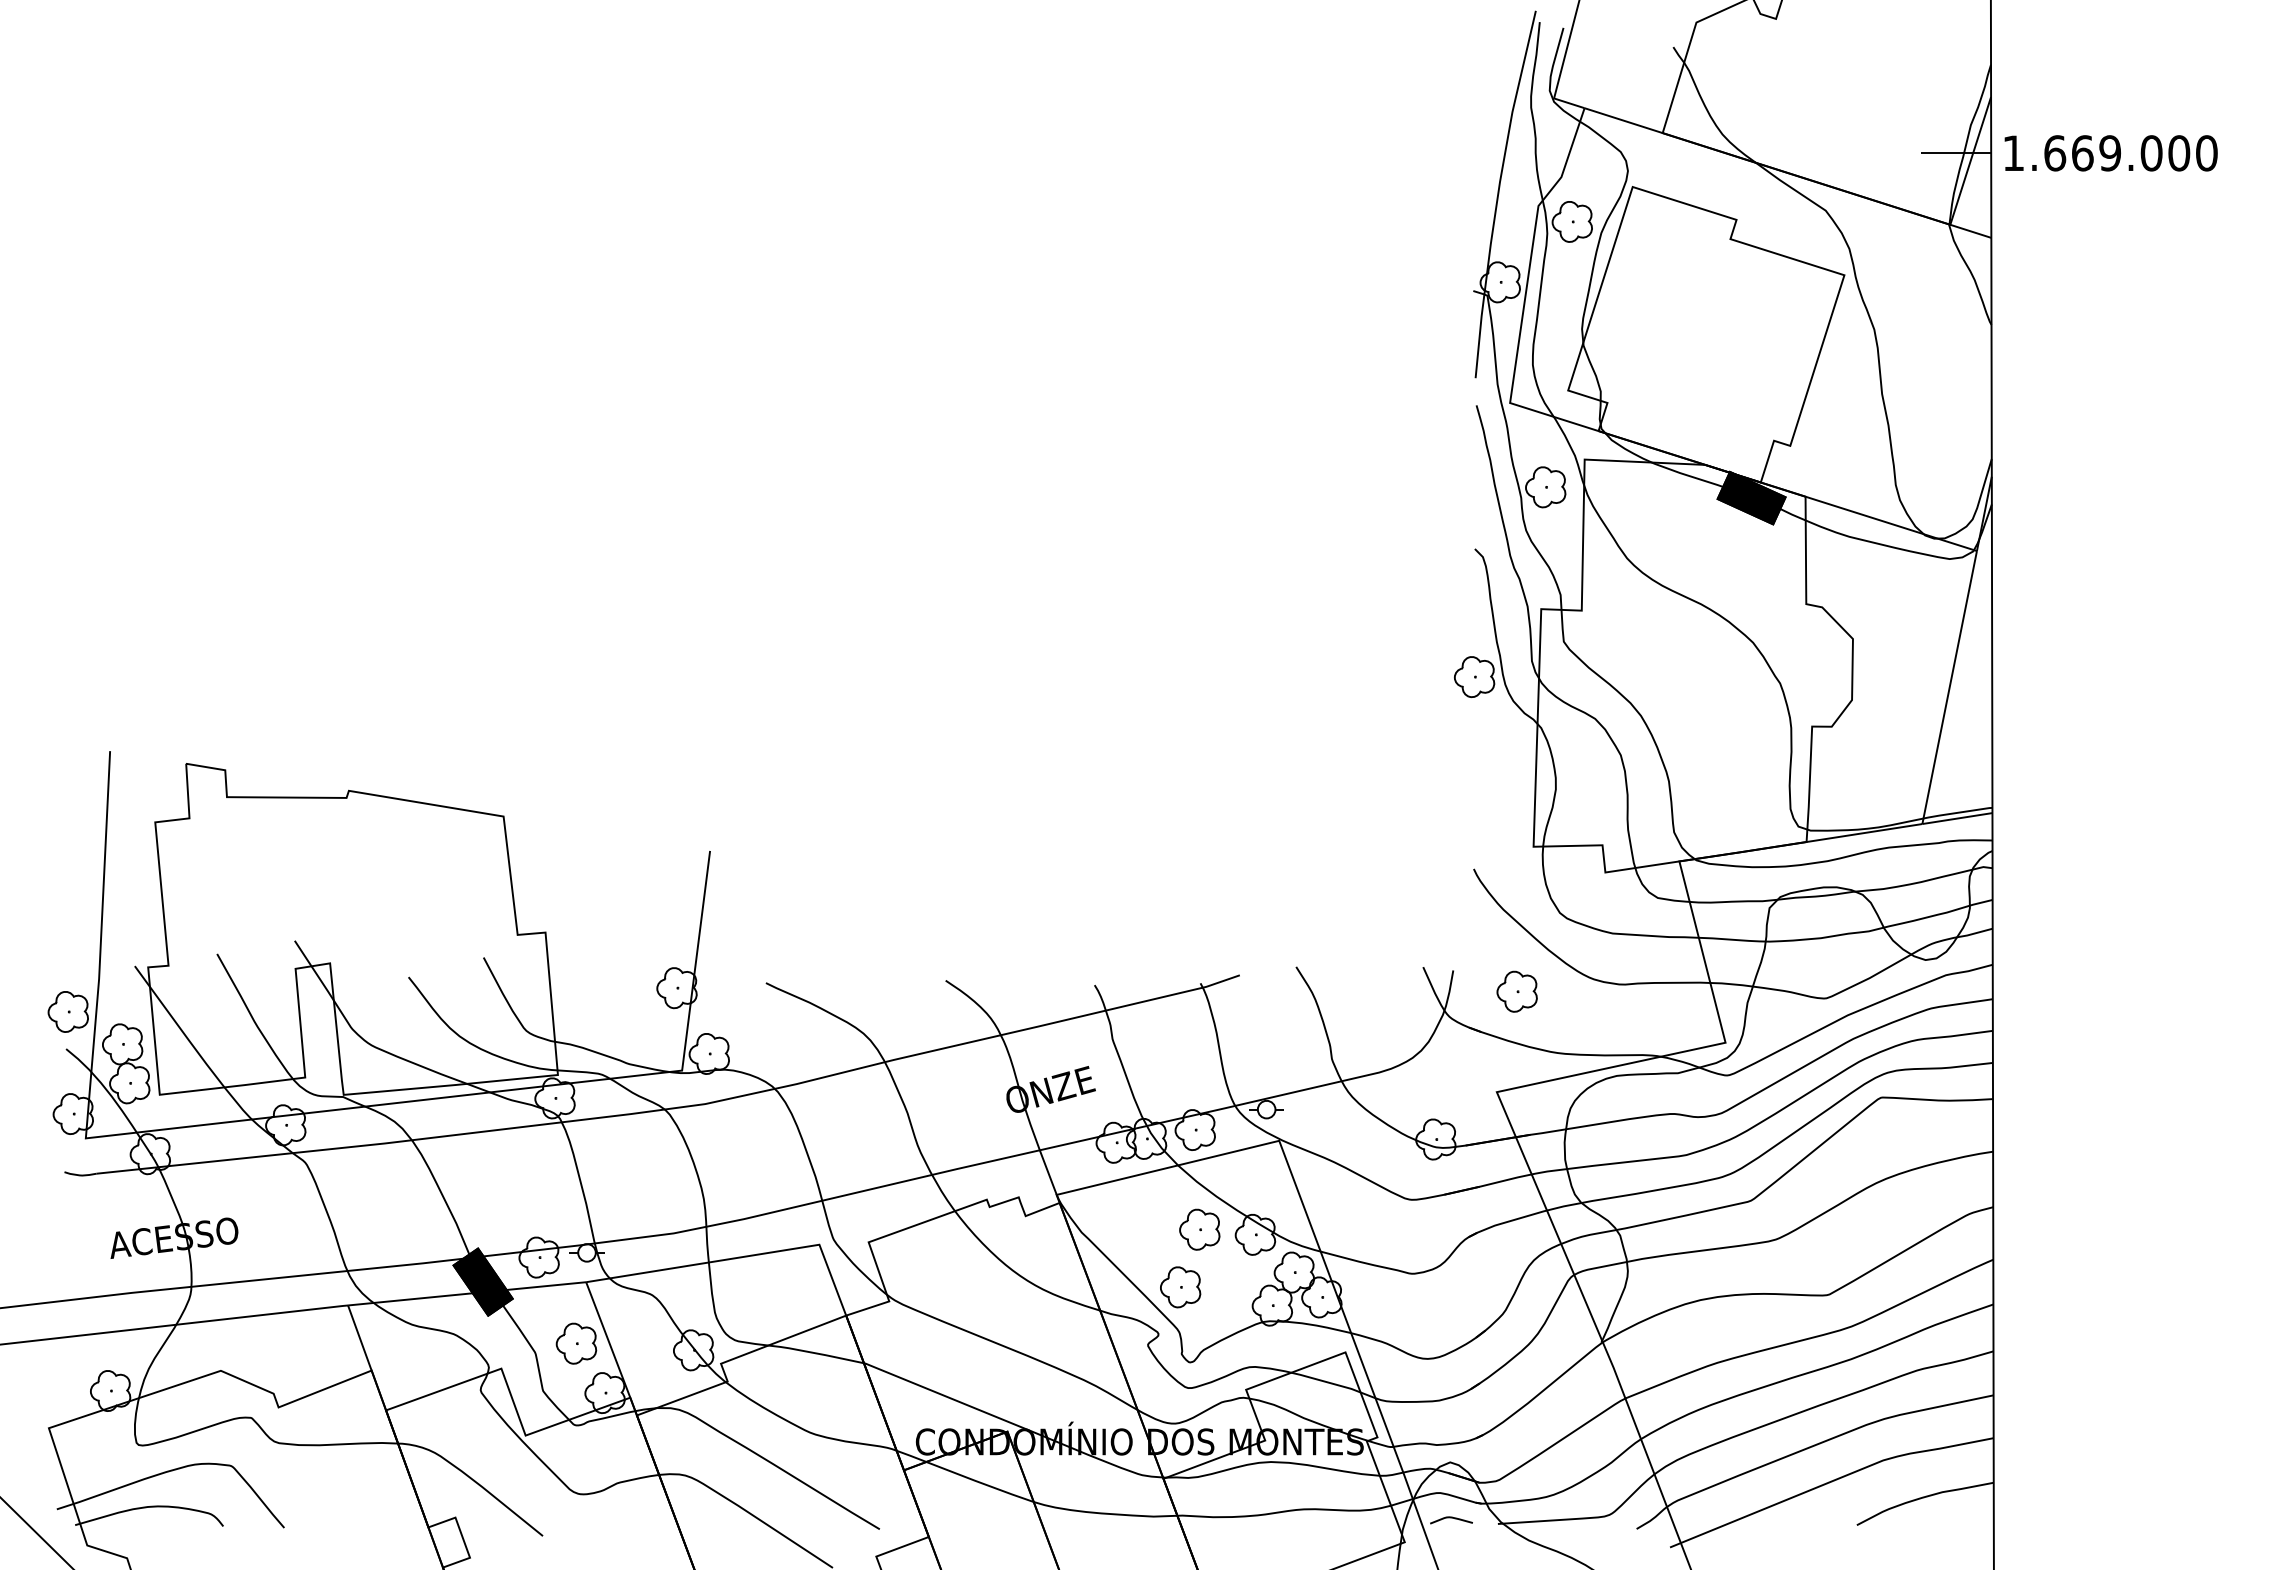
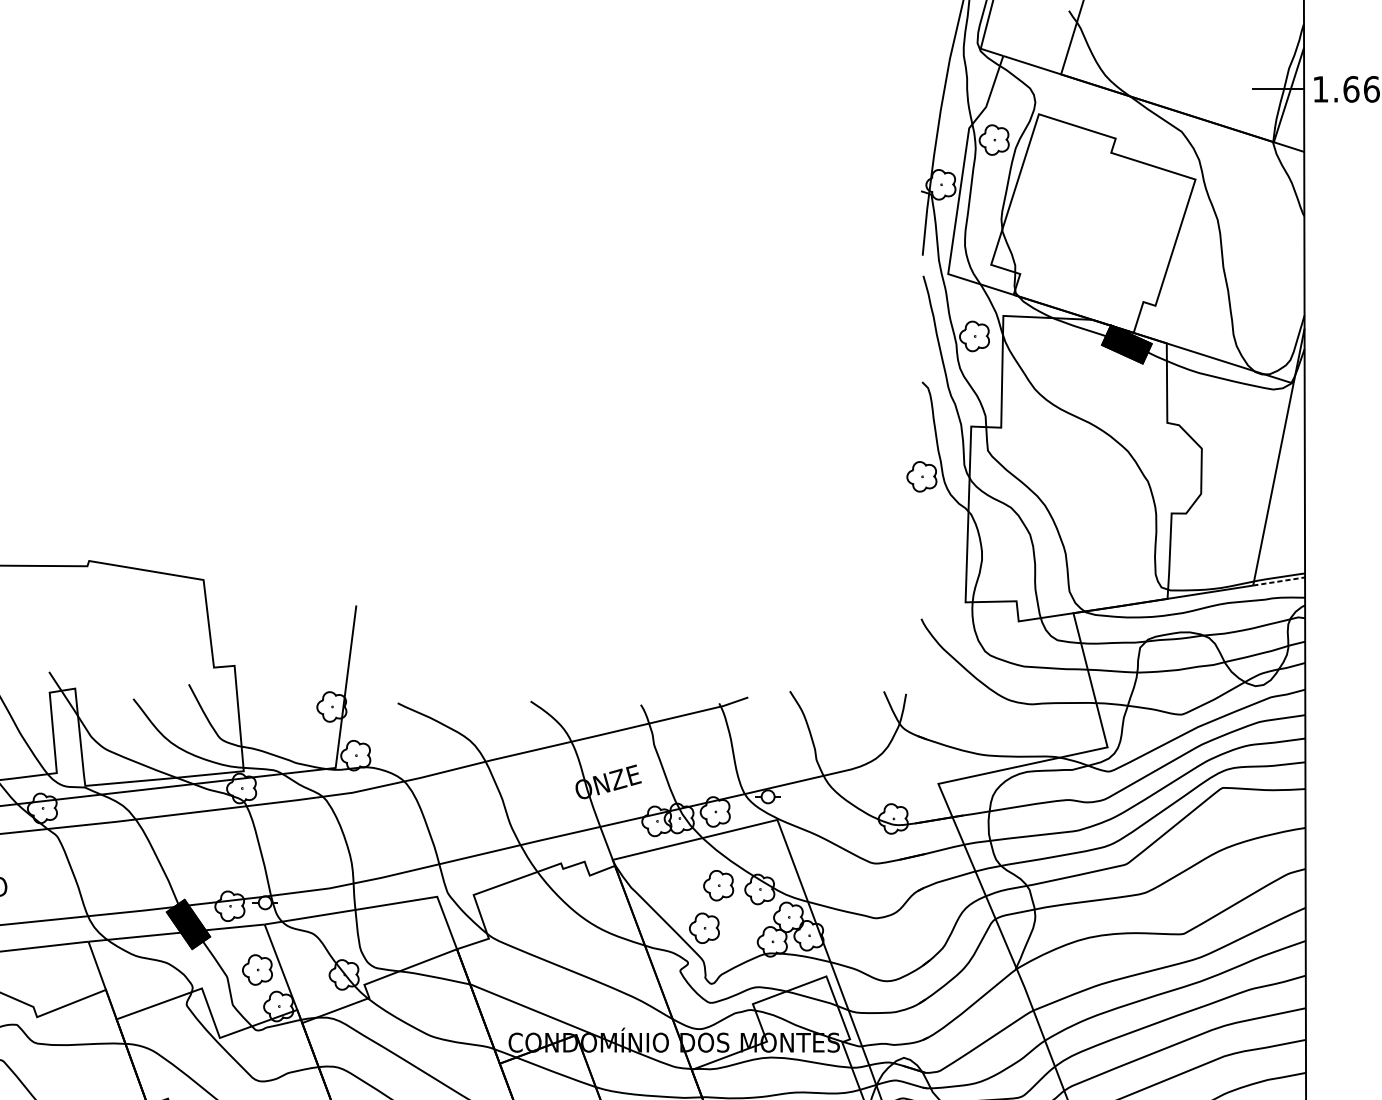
line: (1957, 818) -> (1279, 581), solid -> dashed
part: (1516, 991) -> (952, 709), removed

